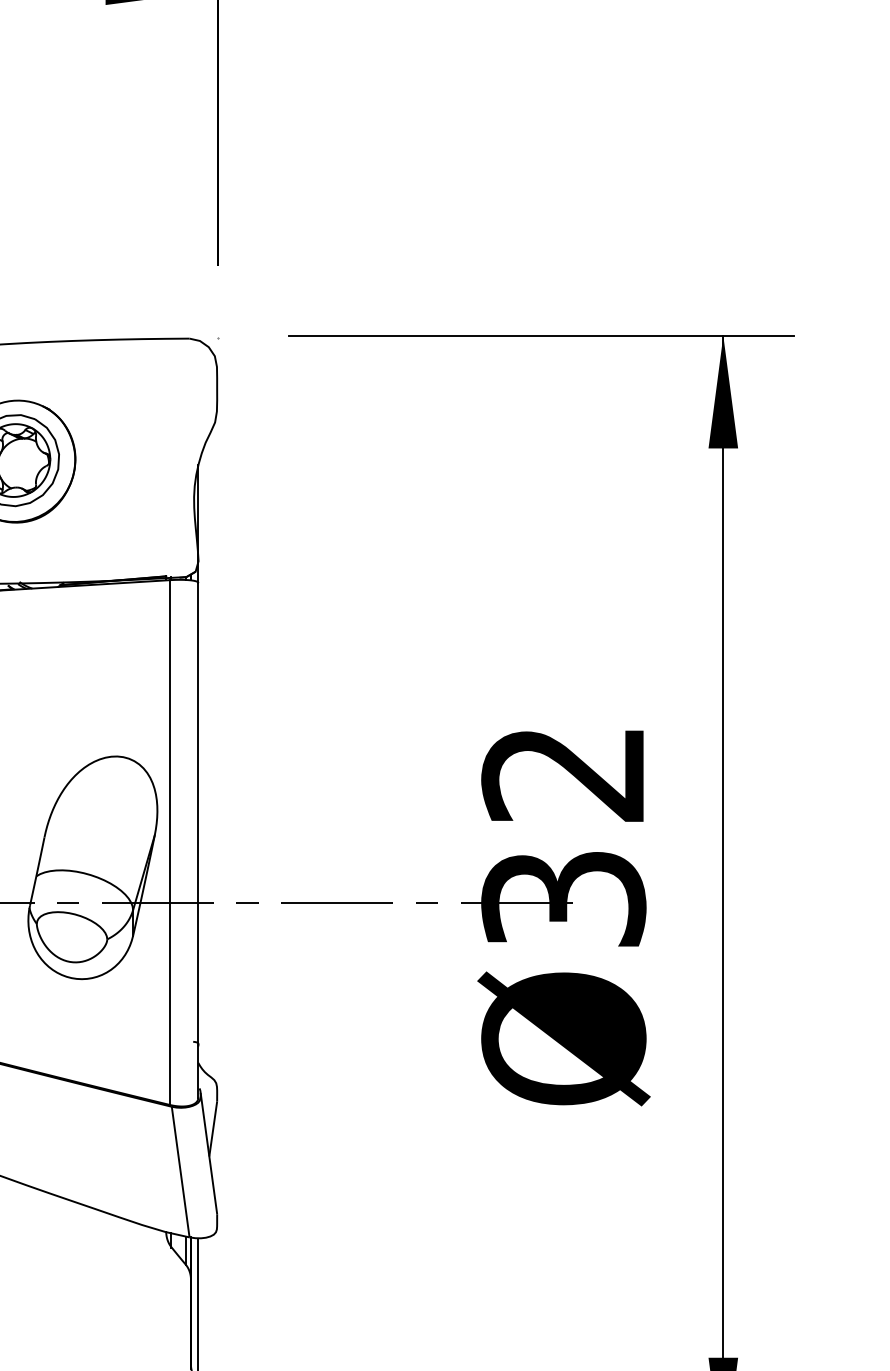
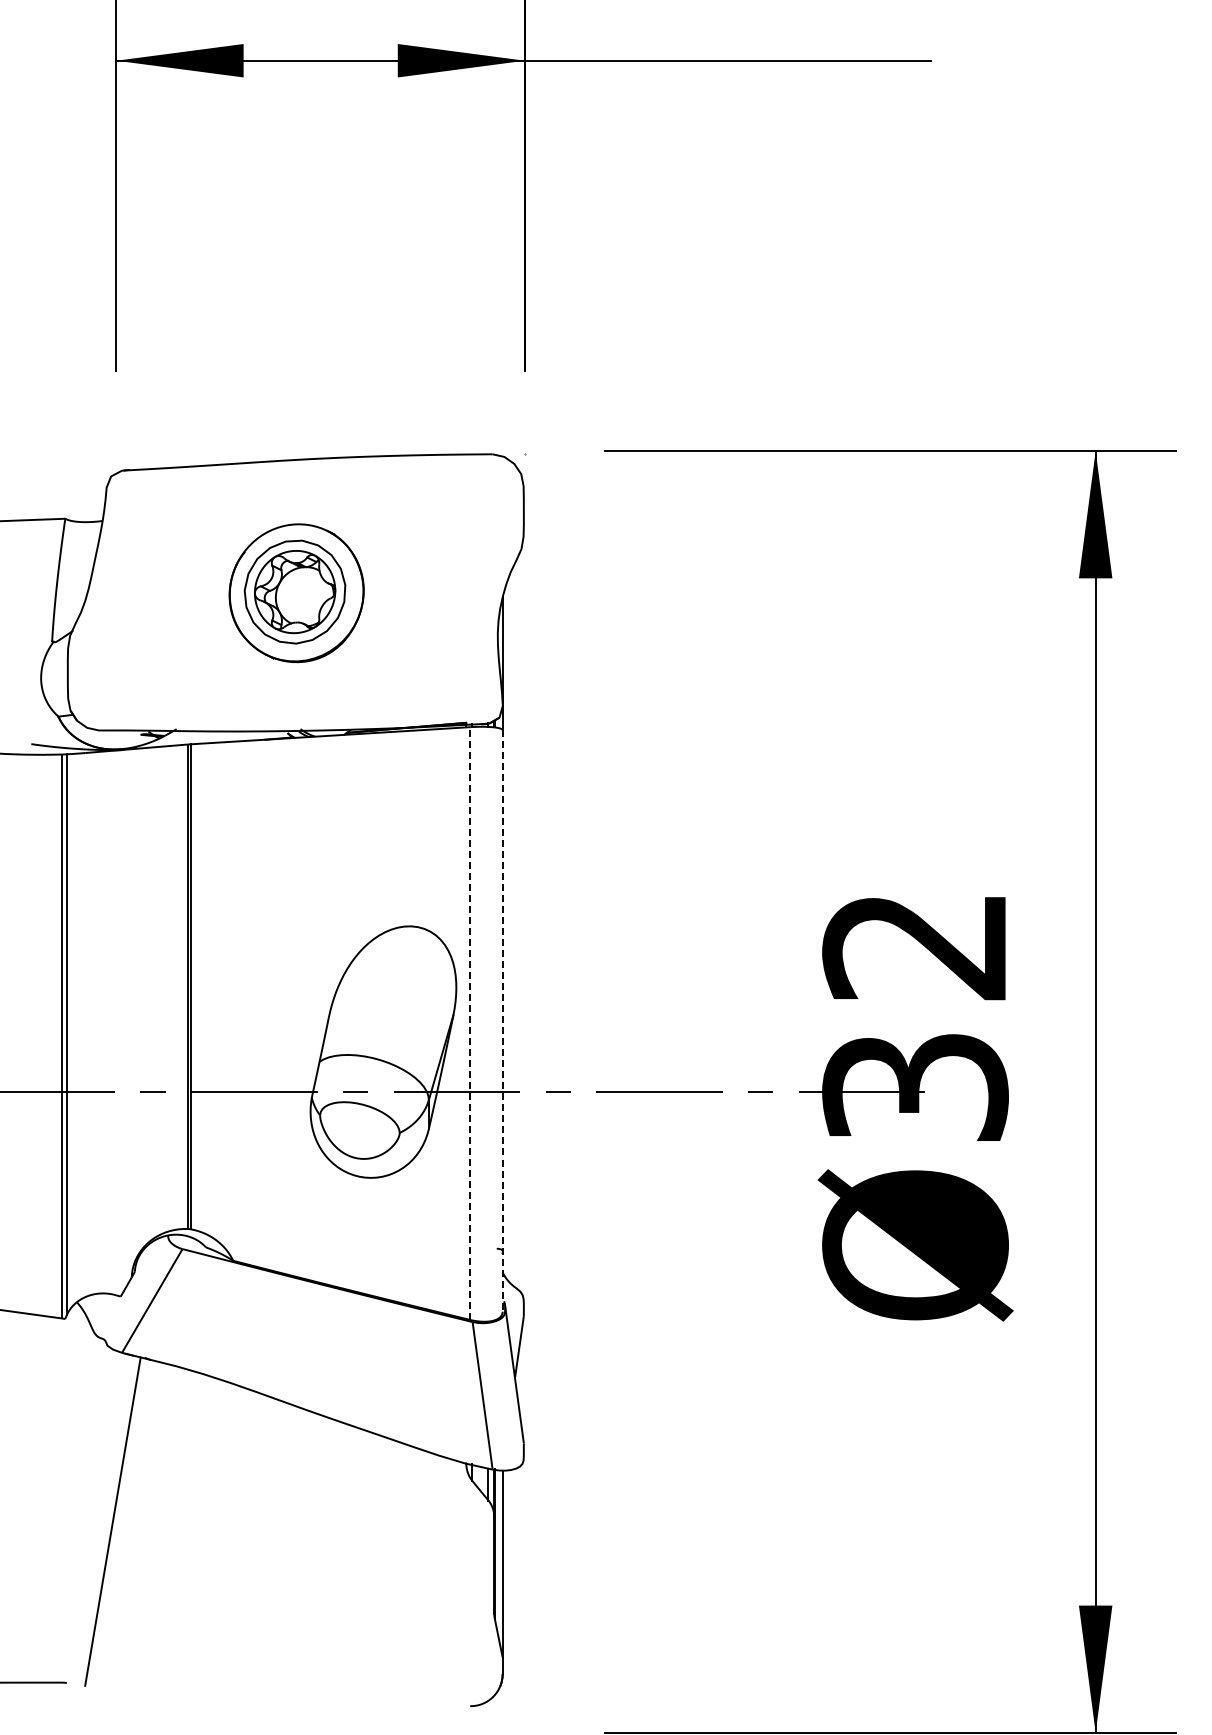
line: (198, 840) -> (502, 1021), solid -> dashed
line: (169, 842) -> (470, 1023), solid -> dashed

